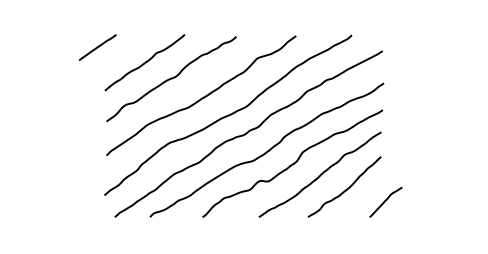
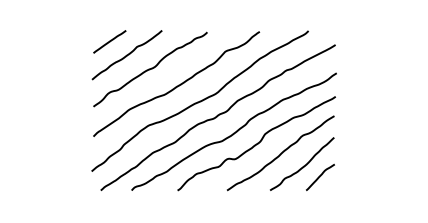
line: (97, 47) -> (109, 41), moved
curve: (386, 201) -> (320, 176), moved

